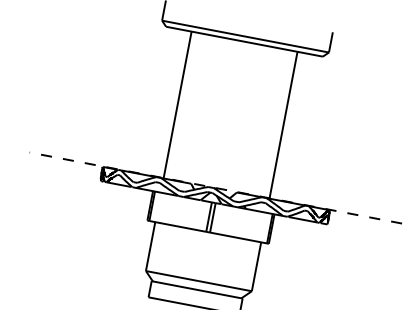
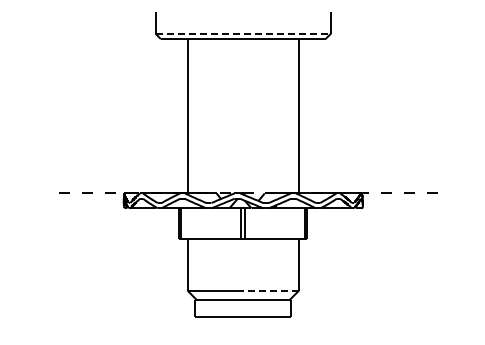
line: (245, 36) -> (243, 33), solid -> dashed
line: (225, 286) -> (271, 290), solid -> dashed

